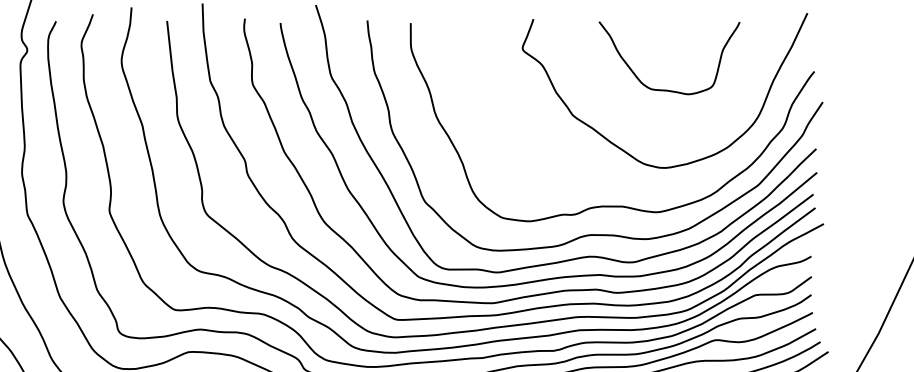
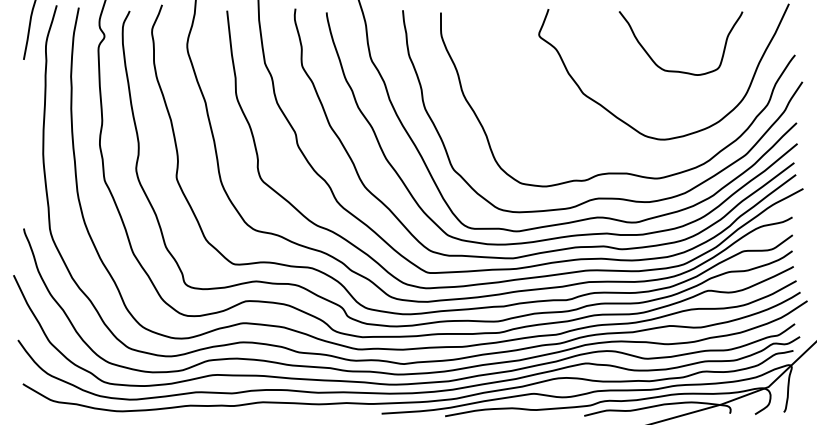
curve: (666, 89) -> (678, 70), moved

